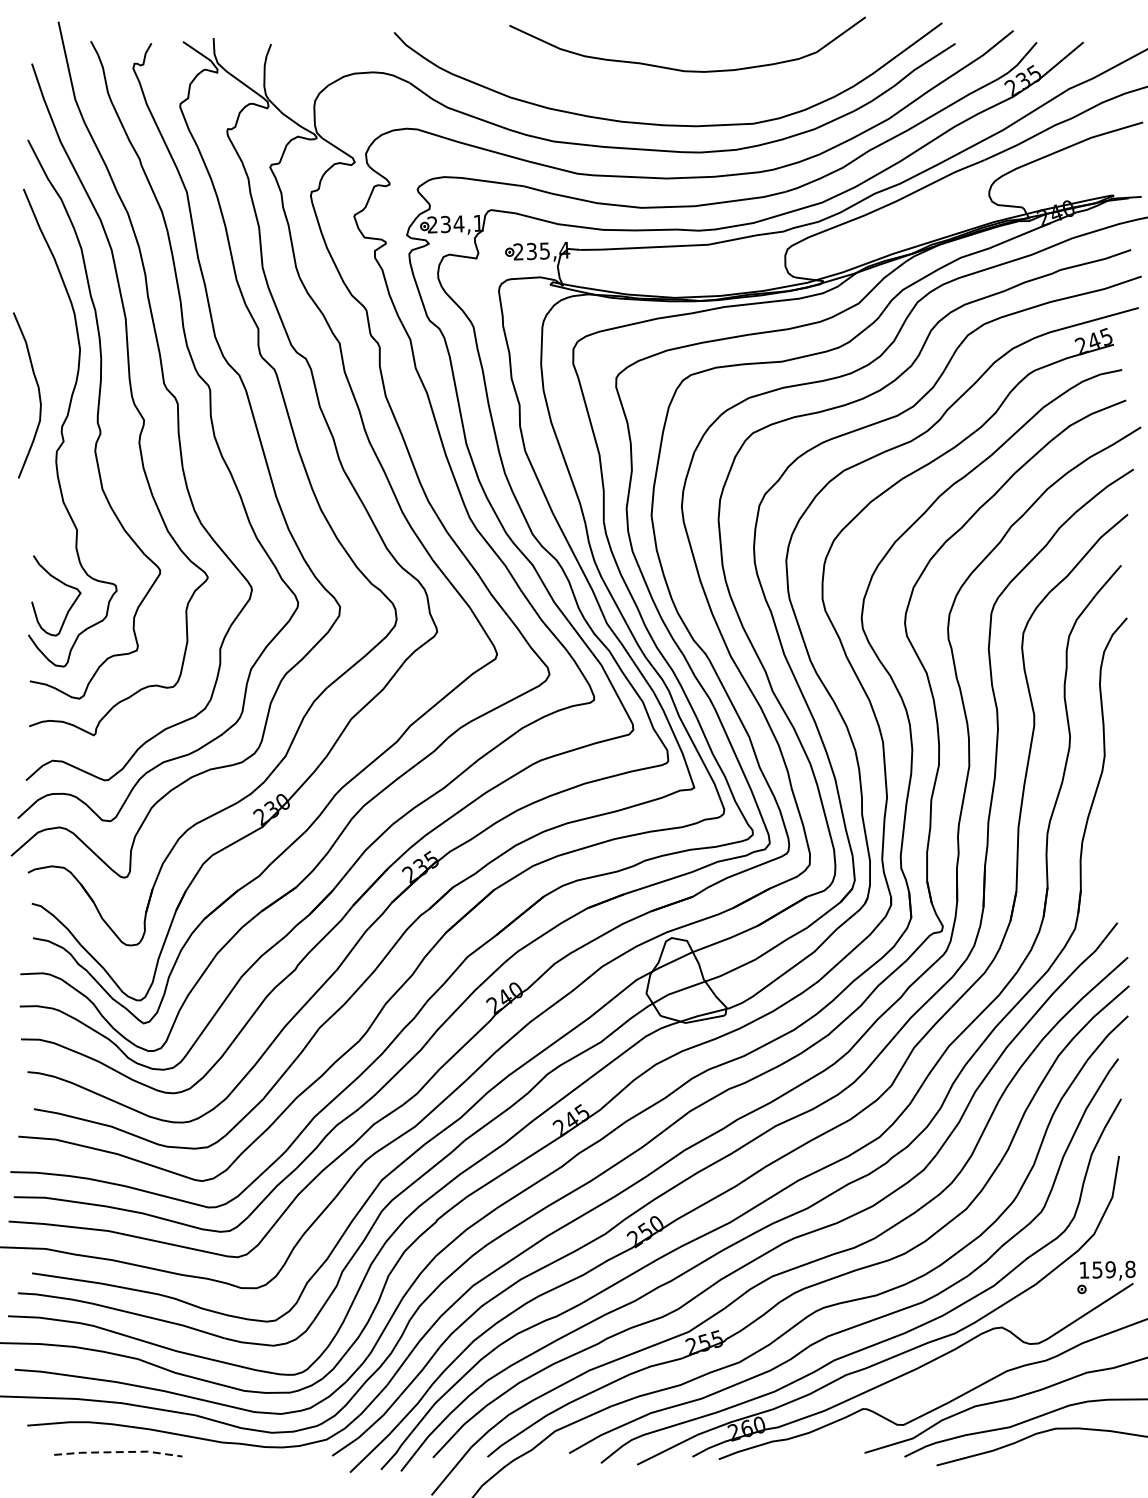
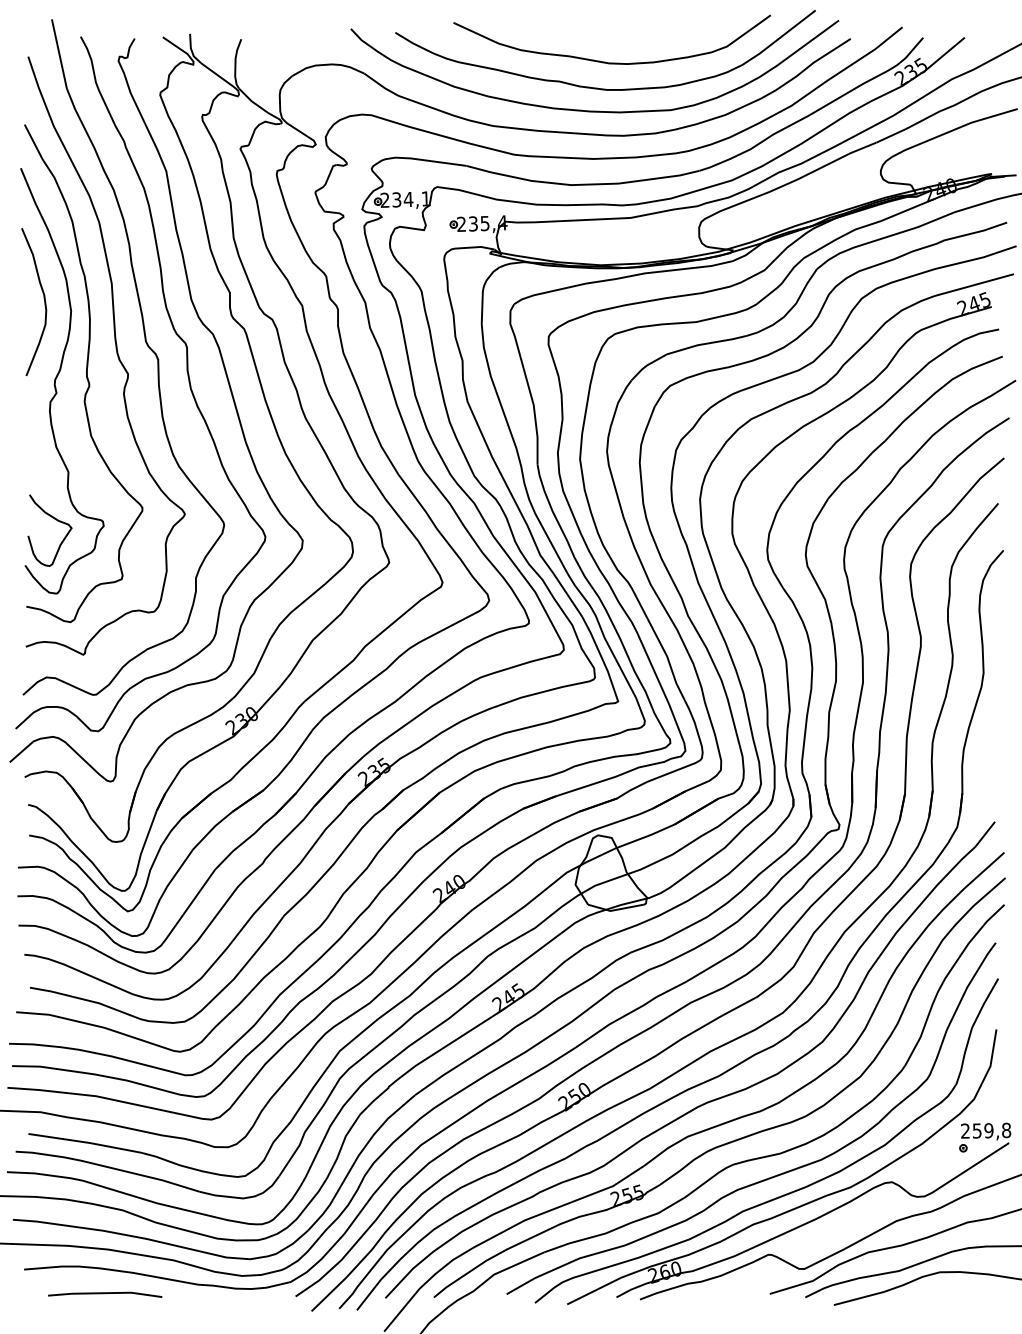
curve: (671, 98) -> (597, 87), added
curve: (37, 391) -> (43, 298), moved
text: (1084, 1269) -> (965, 1130), 159,8 -> 259,8
line: (118, 1452) -> (105, 1293), dashed -> solid

